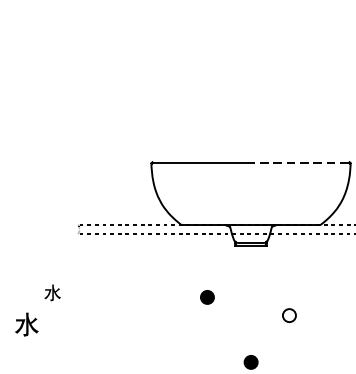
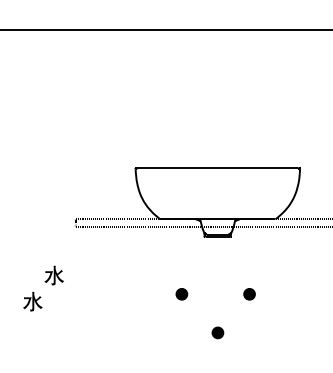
line: (299, 161) -> (257, 167), dashed -> solid
part: (51, 292) -> (53, 275), size x1.43
part: (206, 297) -> (181, 294), moved
fill: (289, 314) -> (249, 293), added

